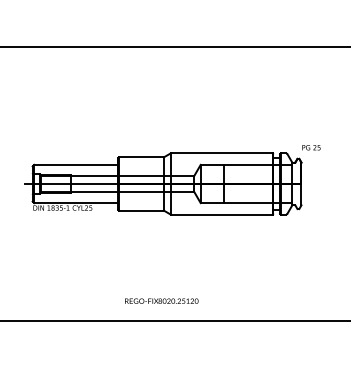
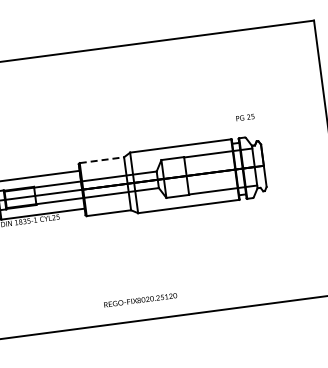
text: (311, 147) -> (245, 117), moved
line: (142, 157) -> (102, 160), solid -> dashed

